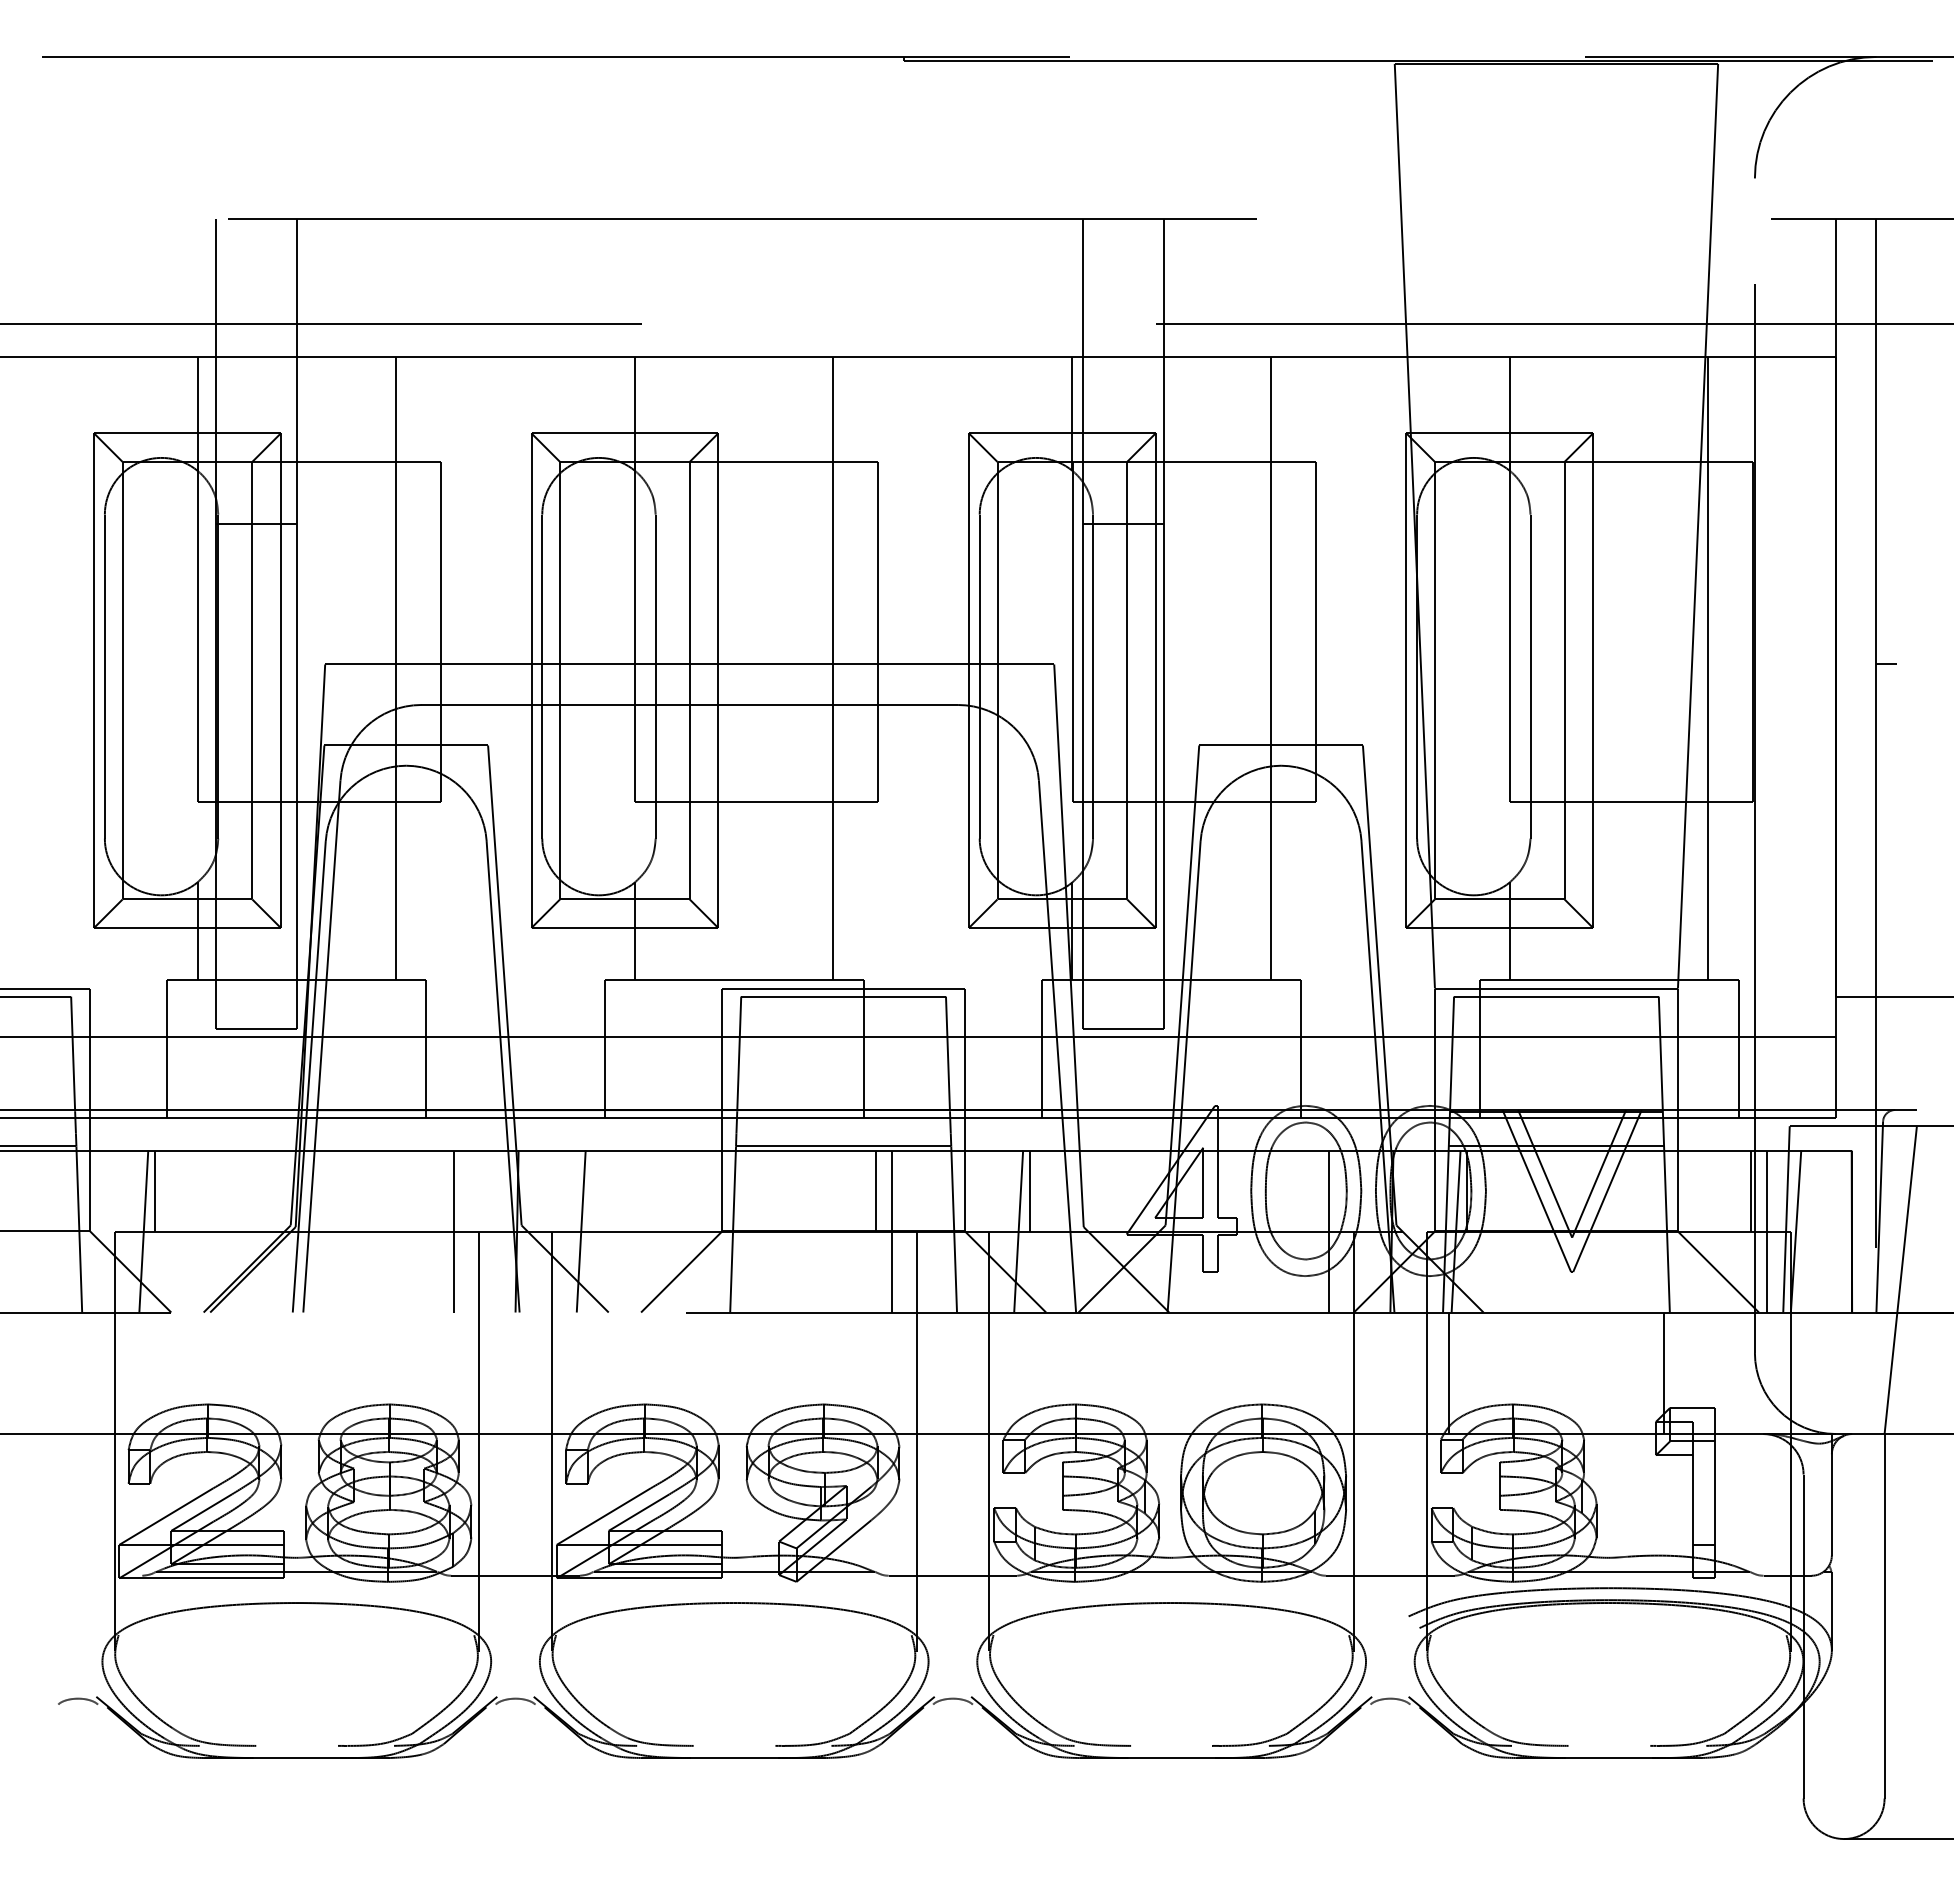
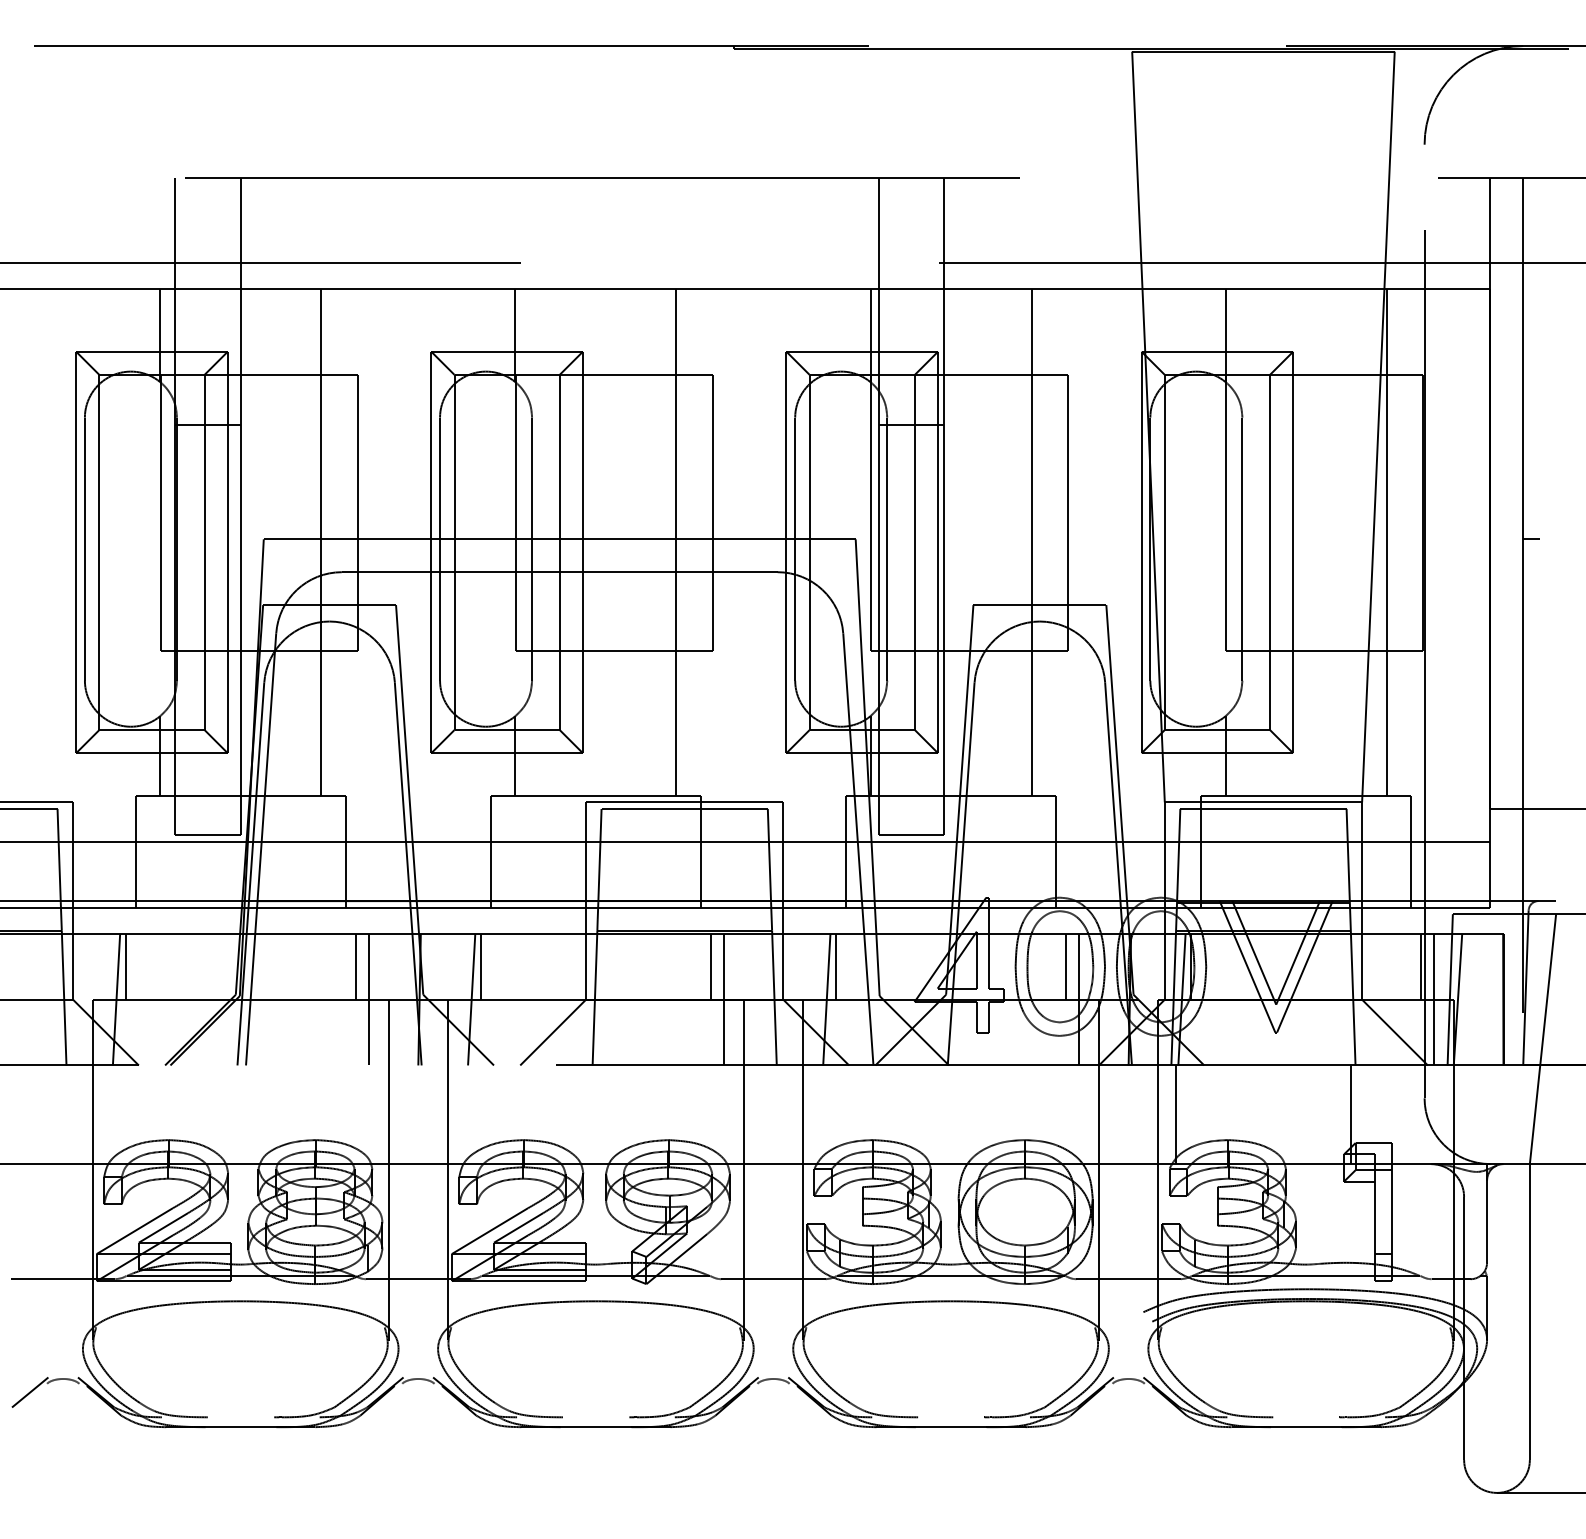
line: (438, 1190) -> (355, 966), added
line: (592, 1190) -> (480, 966), added
line: (1313, 1190) -> (1066, 966), added
line: (77, 1575) -> (62, 1278), added
line: (37, 1714) -> (30, 1391), added

